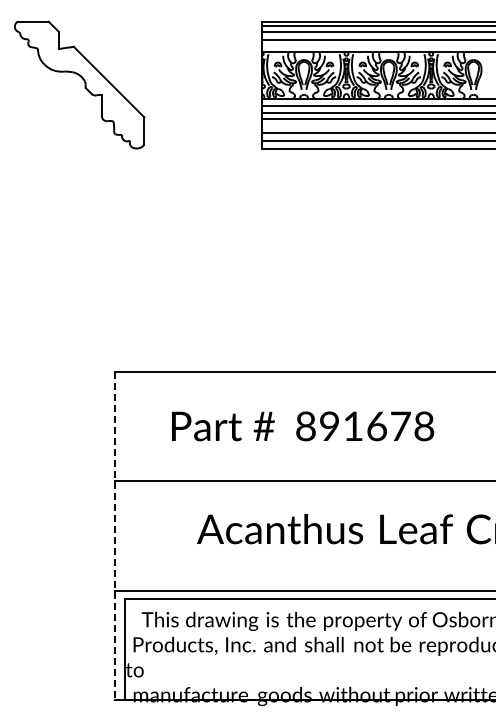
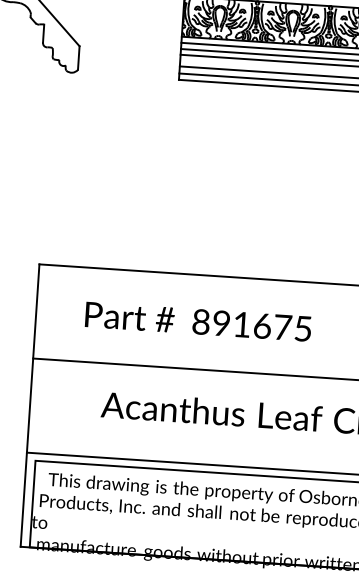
text: (424, 426) -> (303, 328), 891678 -> 891675
line: (114, 535) -> (29, 405), dashed -> solid

